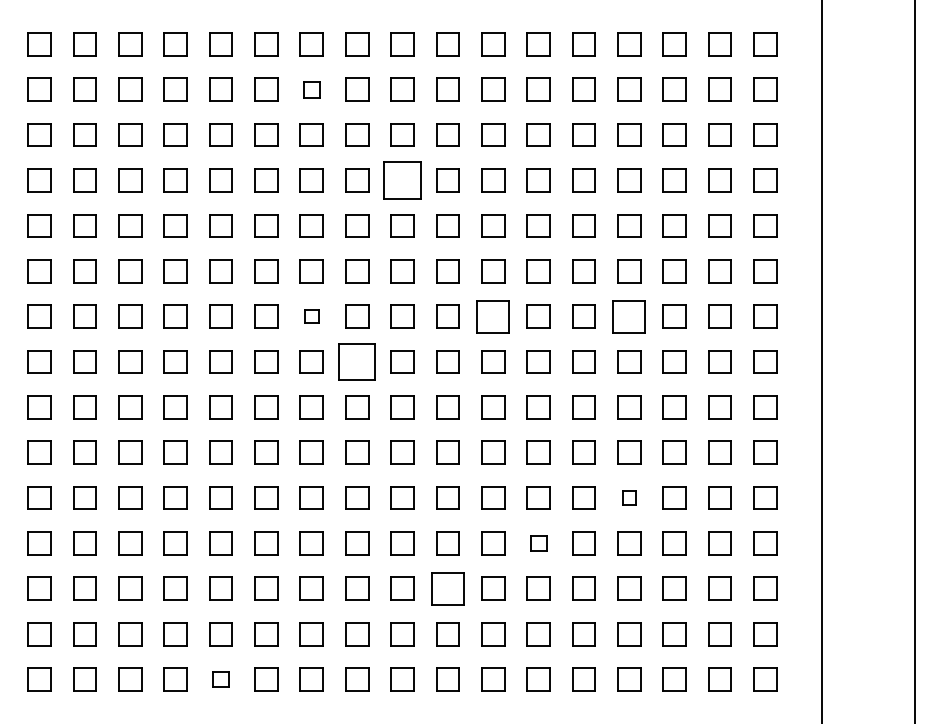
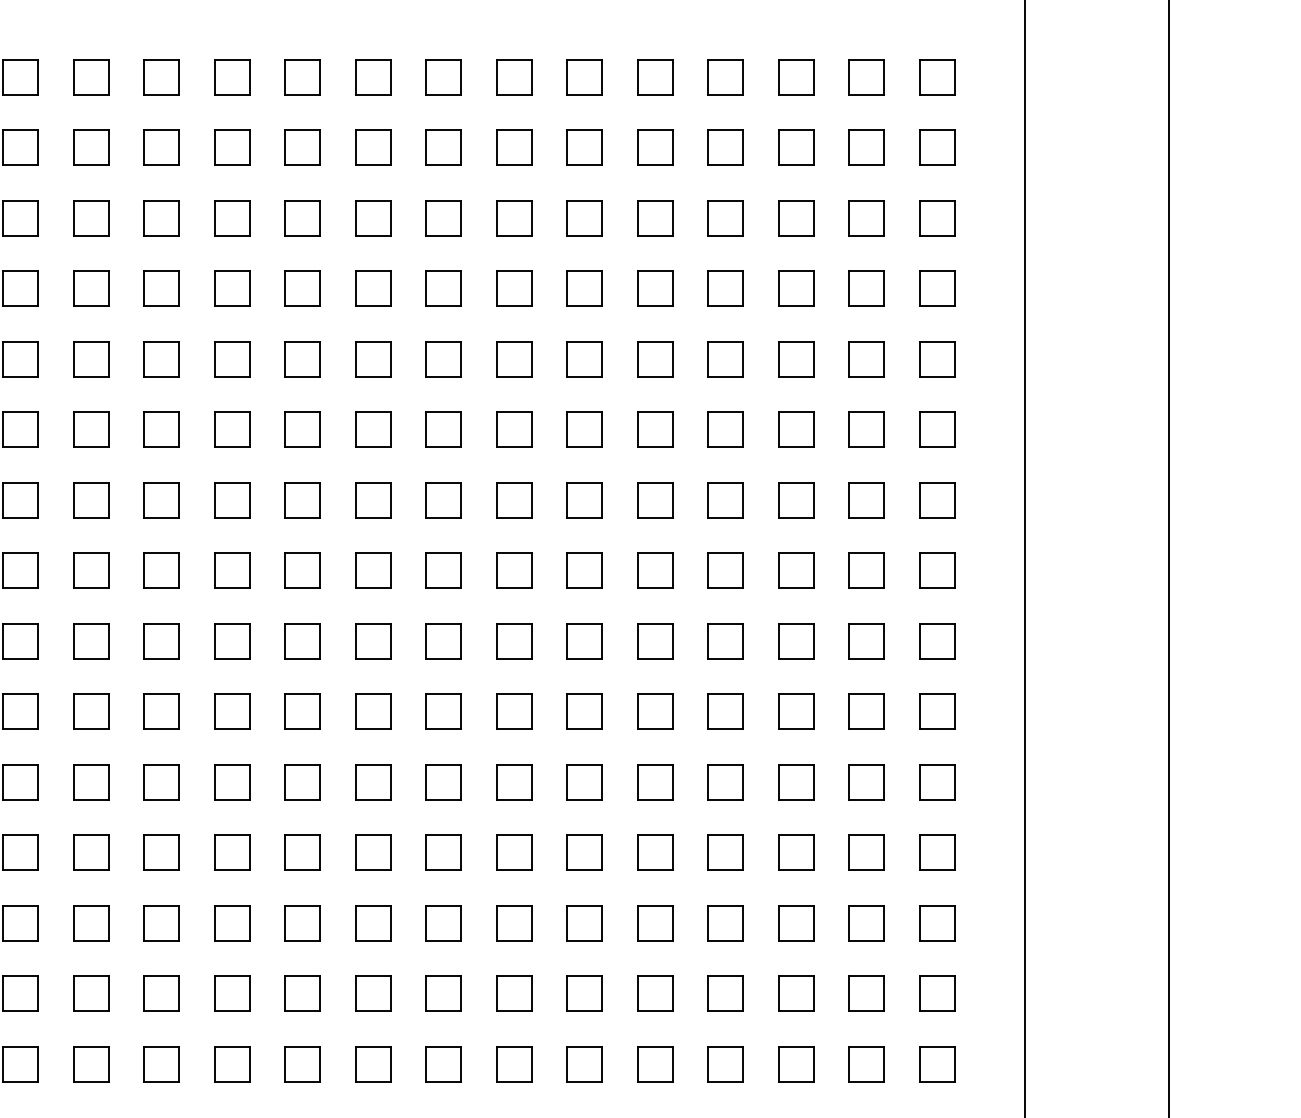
part: (311, 89) -> (231, 147), size x1.43
part: (402, 180) -> (373, 288), size x0.62
part: (311, 316) -> (231, 500), size x1.67
part: (493, 316) -> (514, 500), size x0.71
part: (629, 316) -> (725, 500), size x0.71
part: (357, 361) -> (303, 569), size x0.62
part: (629, 497) -> (725, 781), size x1.67
part: (538, 543) -> (584, 852), size x1.43
part: (447, 588) -> (443, 922), size x0.71
part: (220, 679) -> (90, 1064), size x1.43

